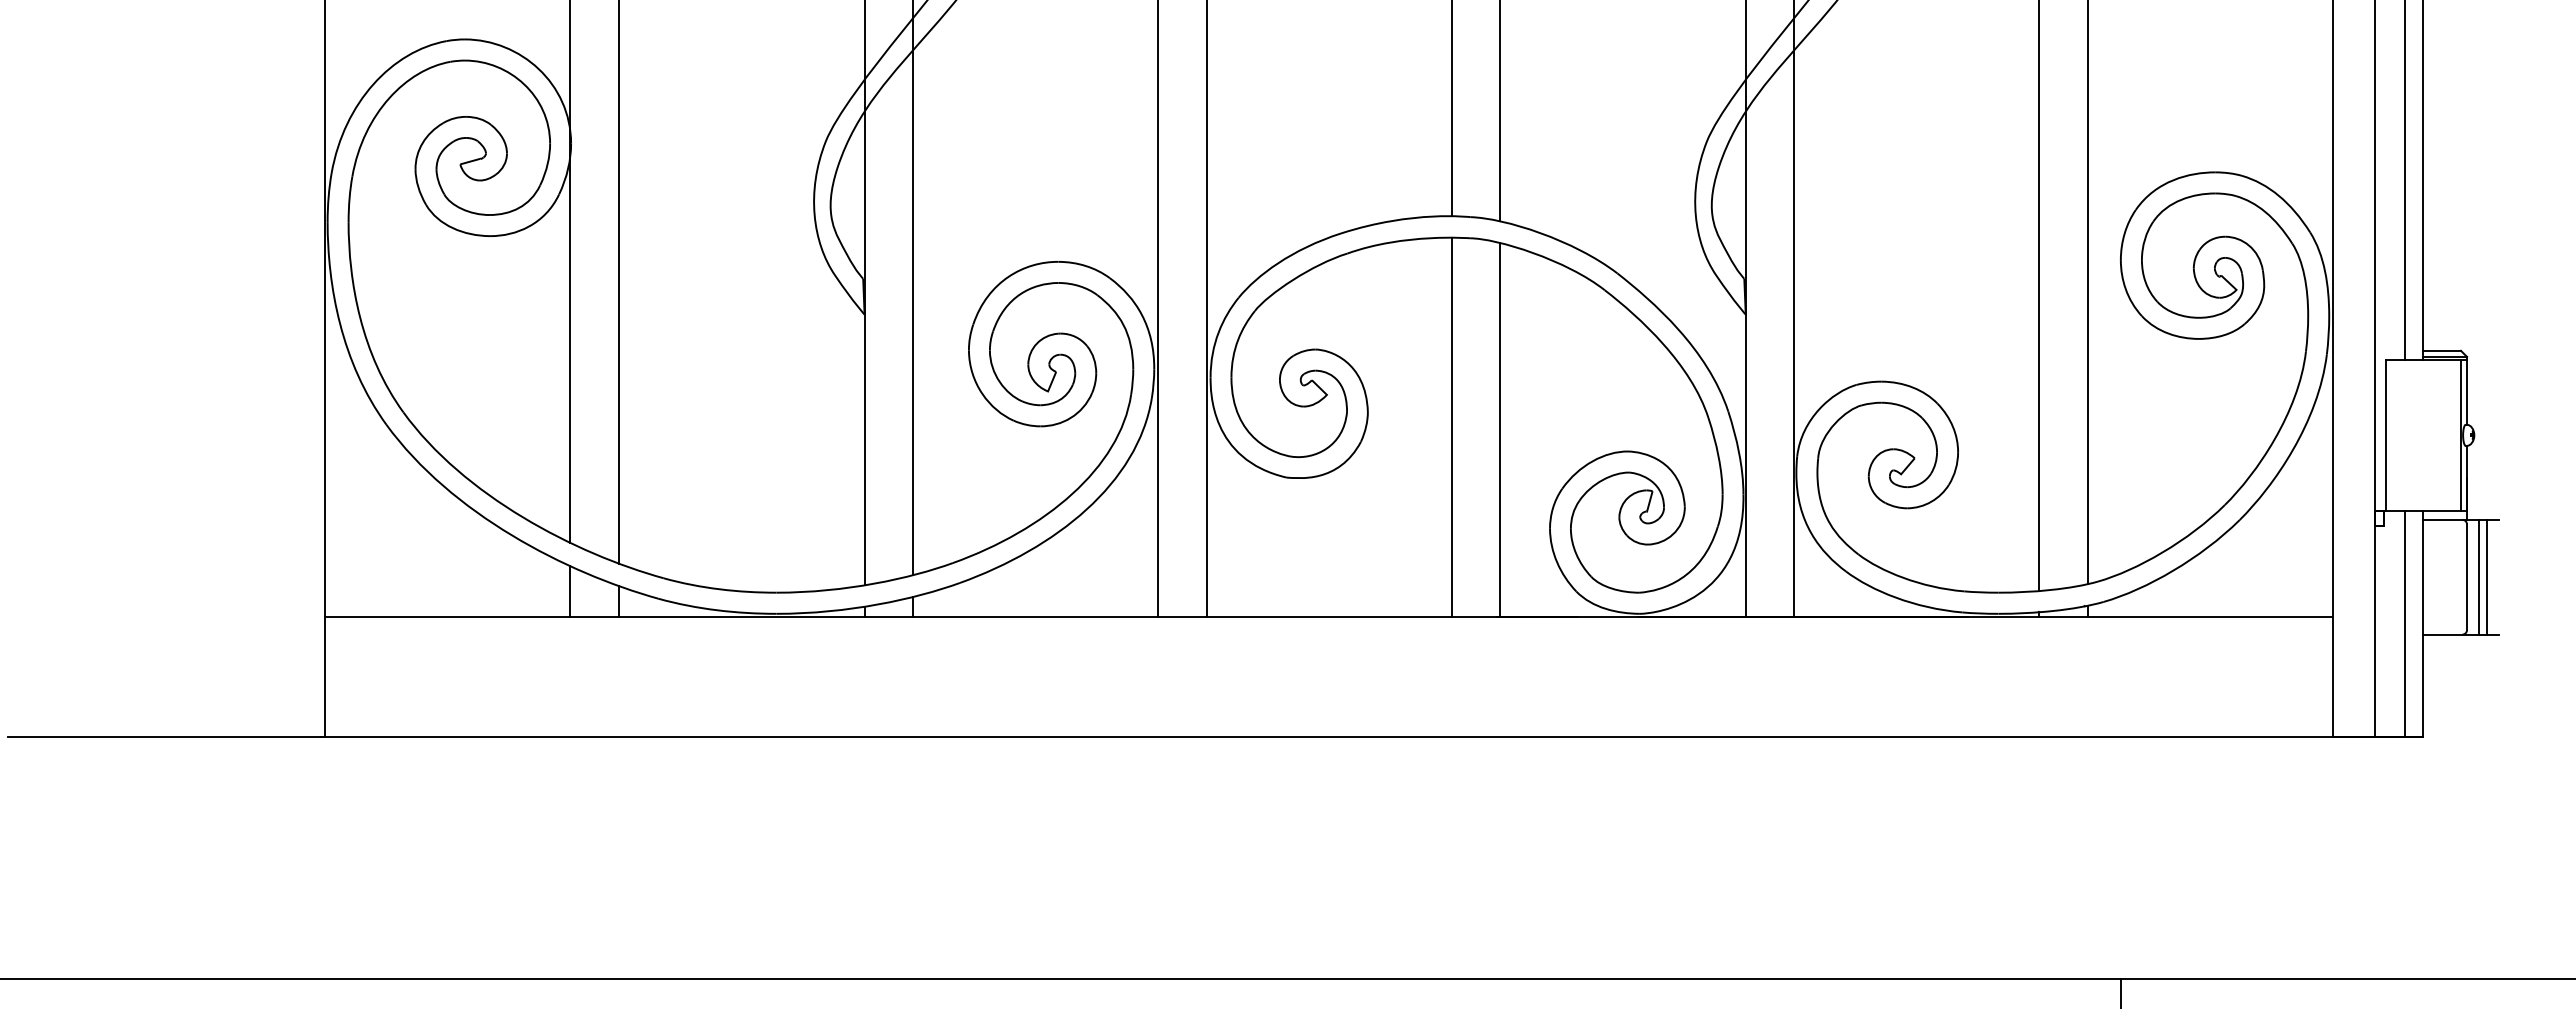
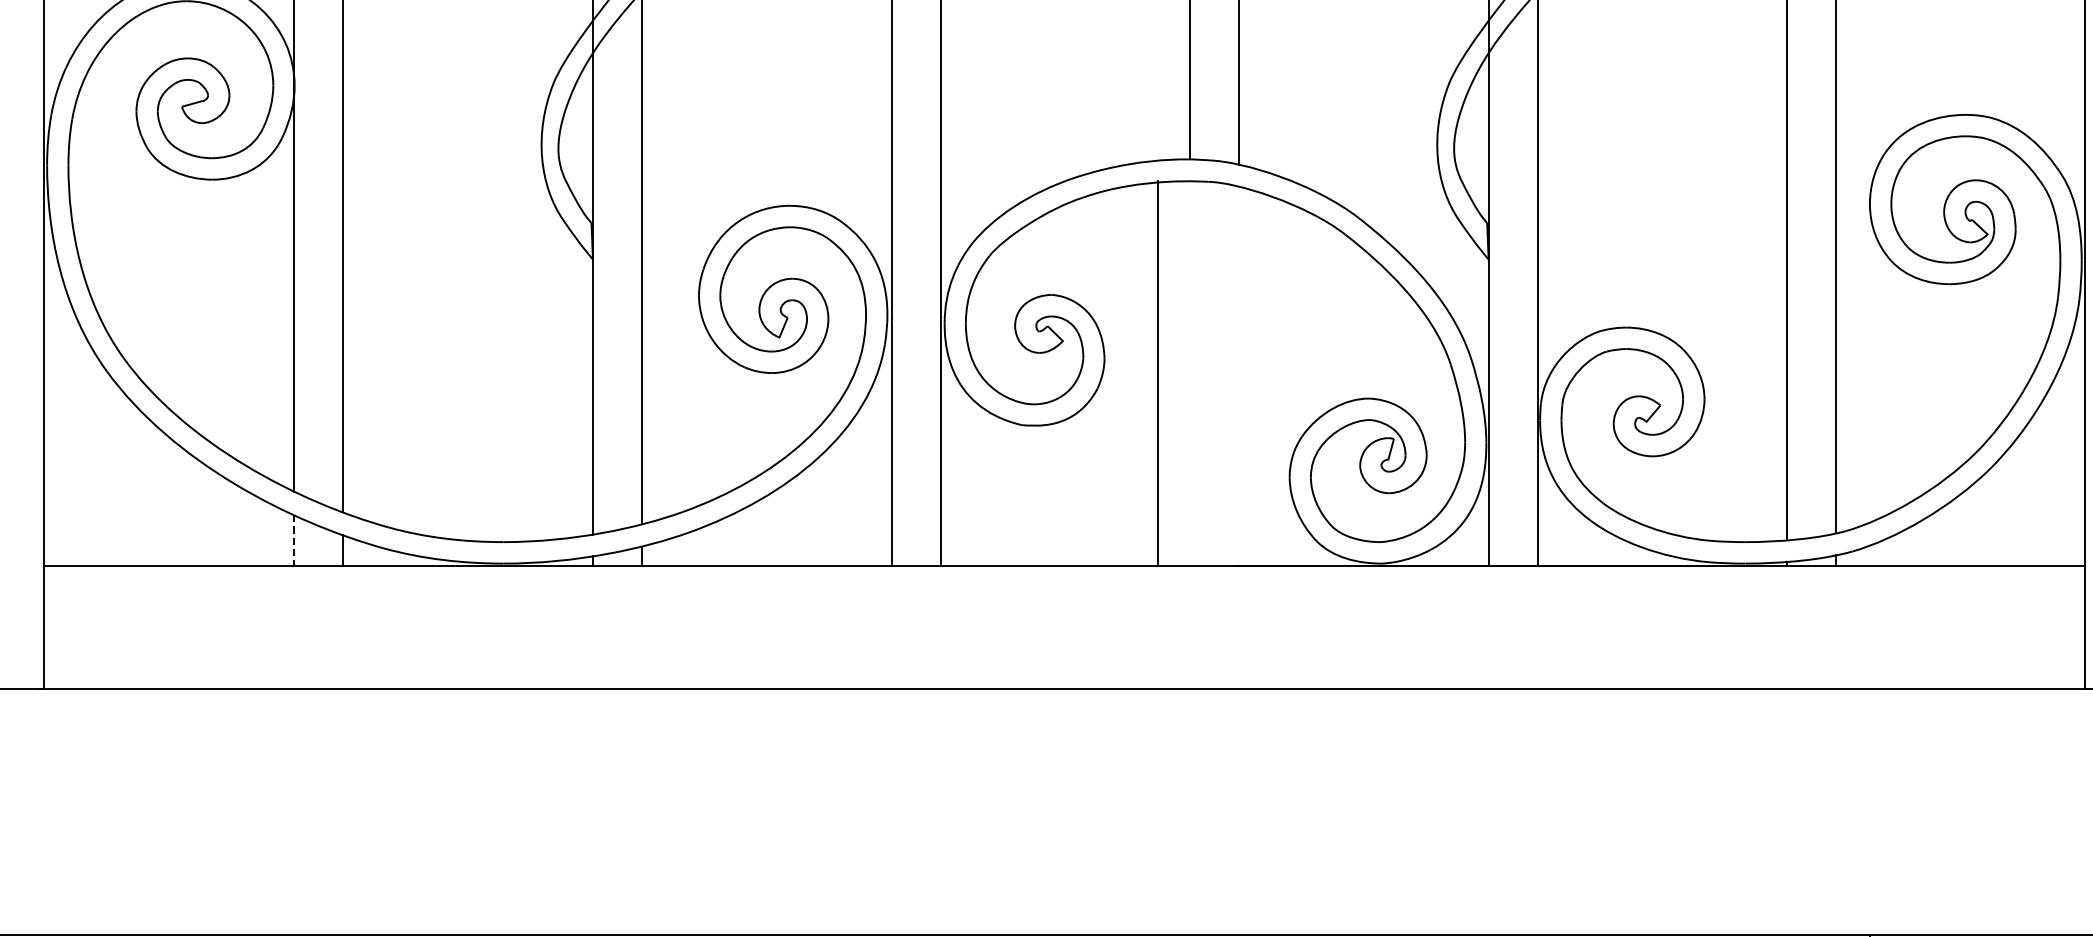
line: (1452, 426) -> (1158, 373), moved
line: (1500, 429) -> (1239, 376), removed
line: (570, 591) -> (294, 540), solid -> dashed

